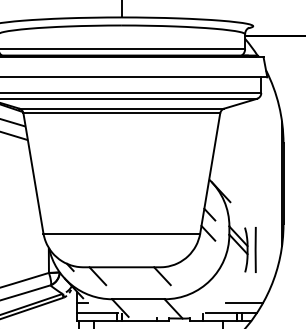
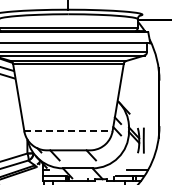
line: (121, 233) -> (68, 131), solid -> dashed

